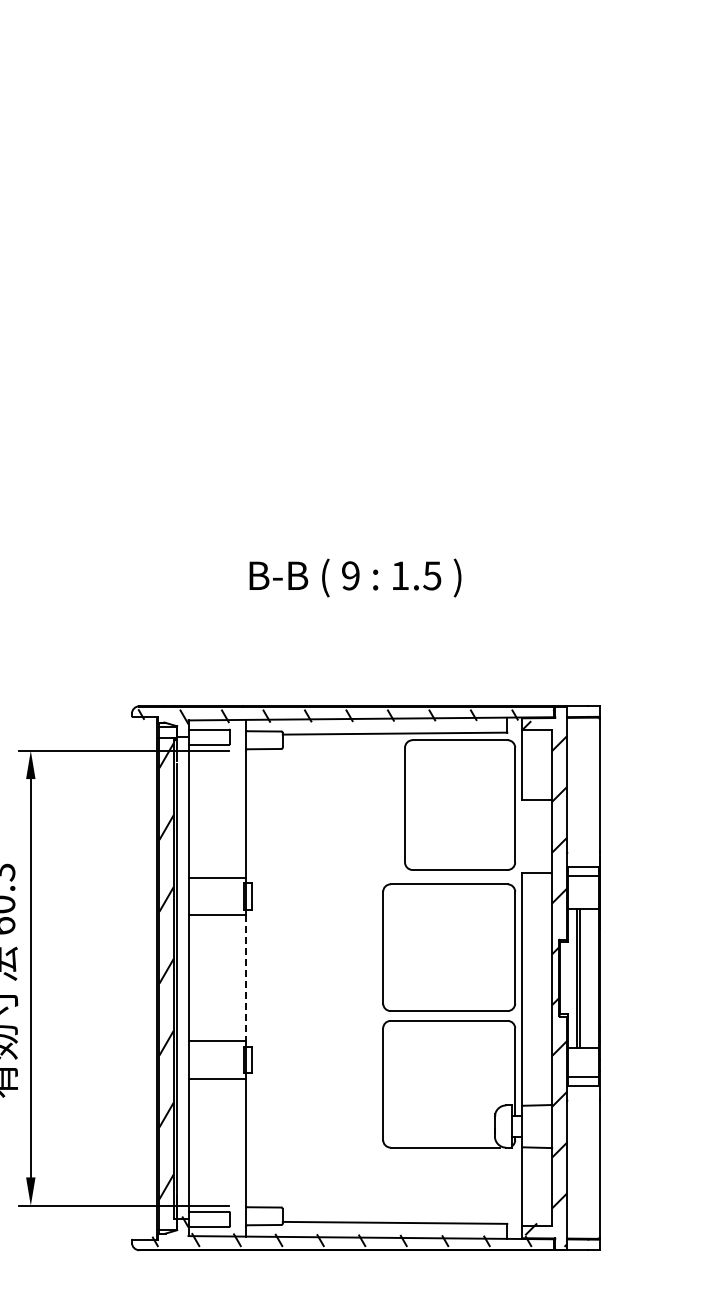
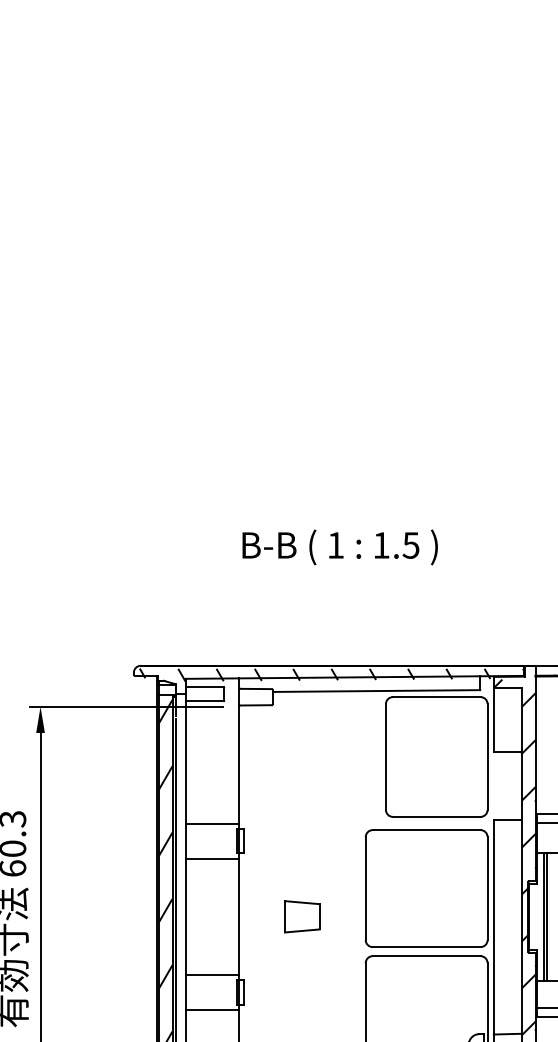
text: (350, 575) -> (335, 545), 9 -> 1
line: (245, 978) -> (238, 917), dashed -> solid
part: (314, 978) -> (302, 917), added

